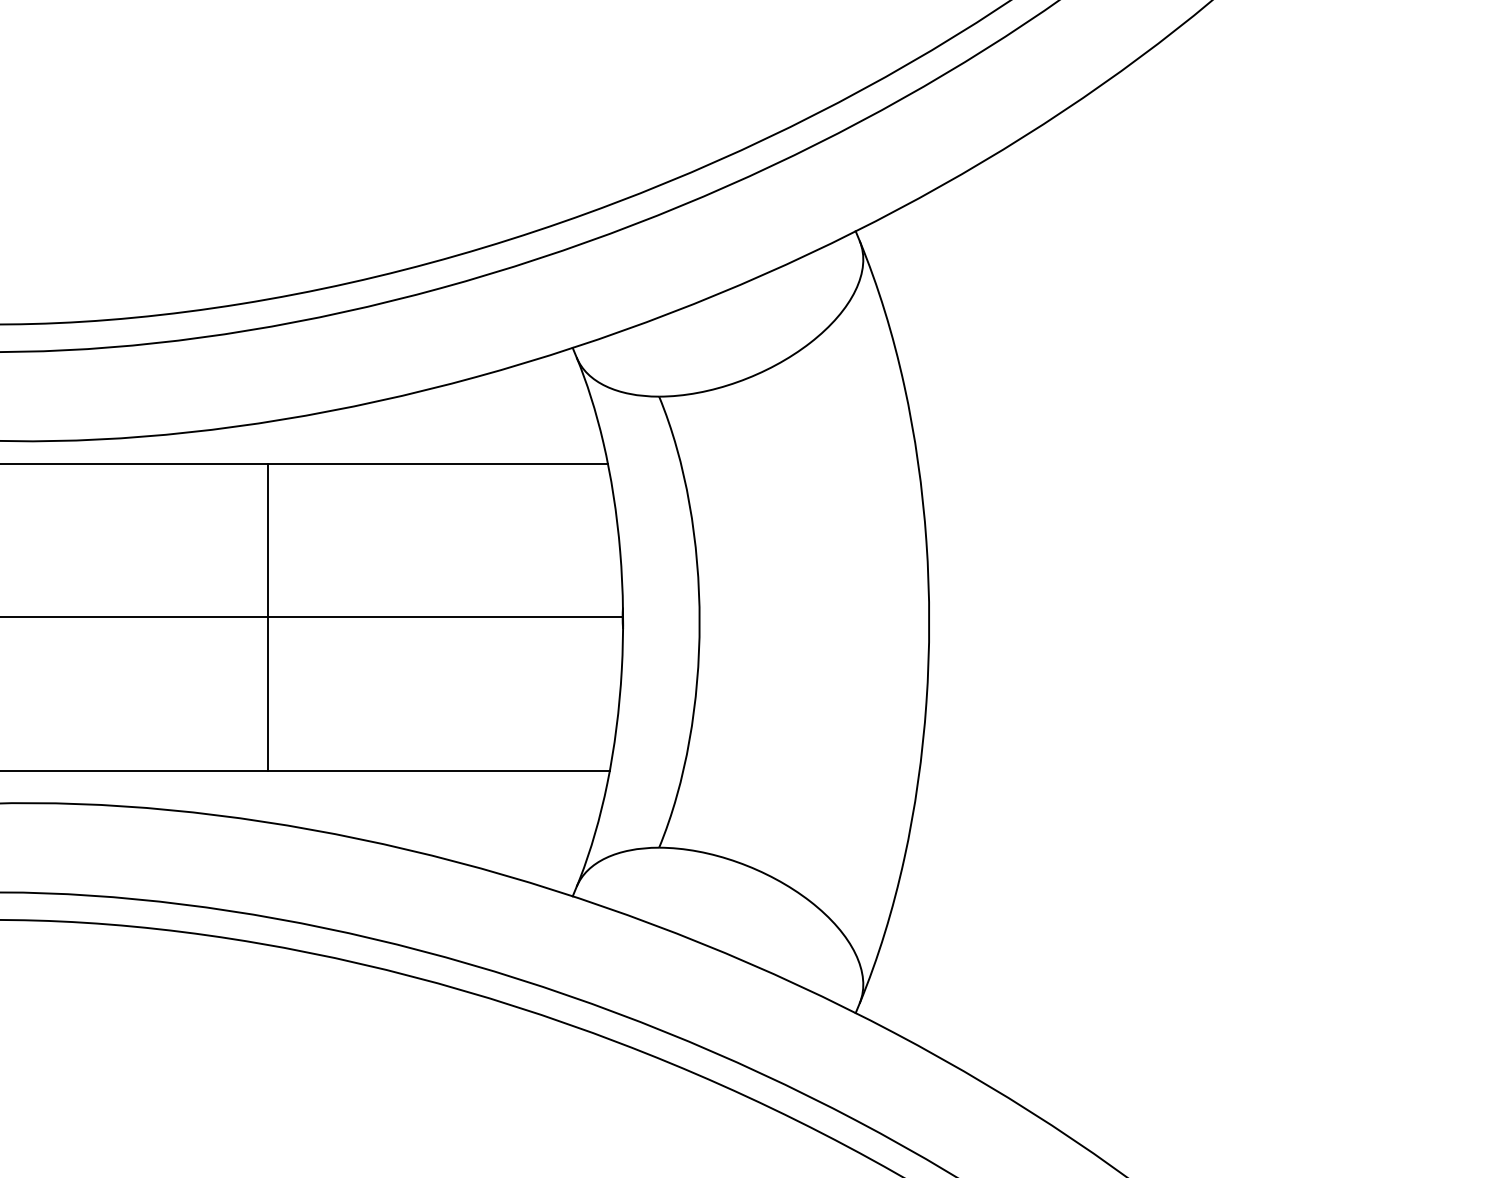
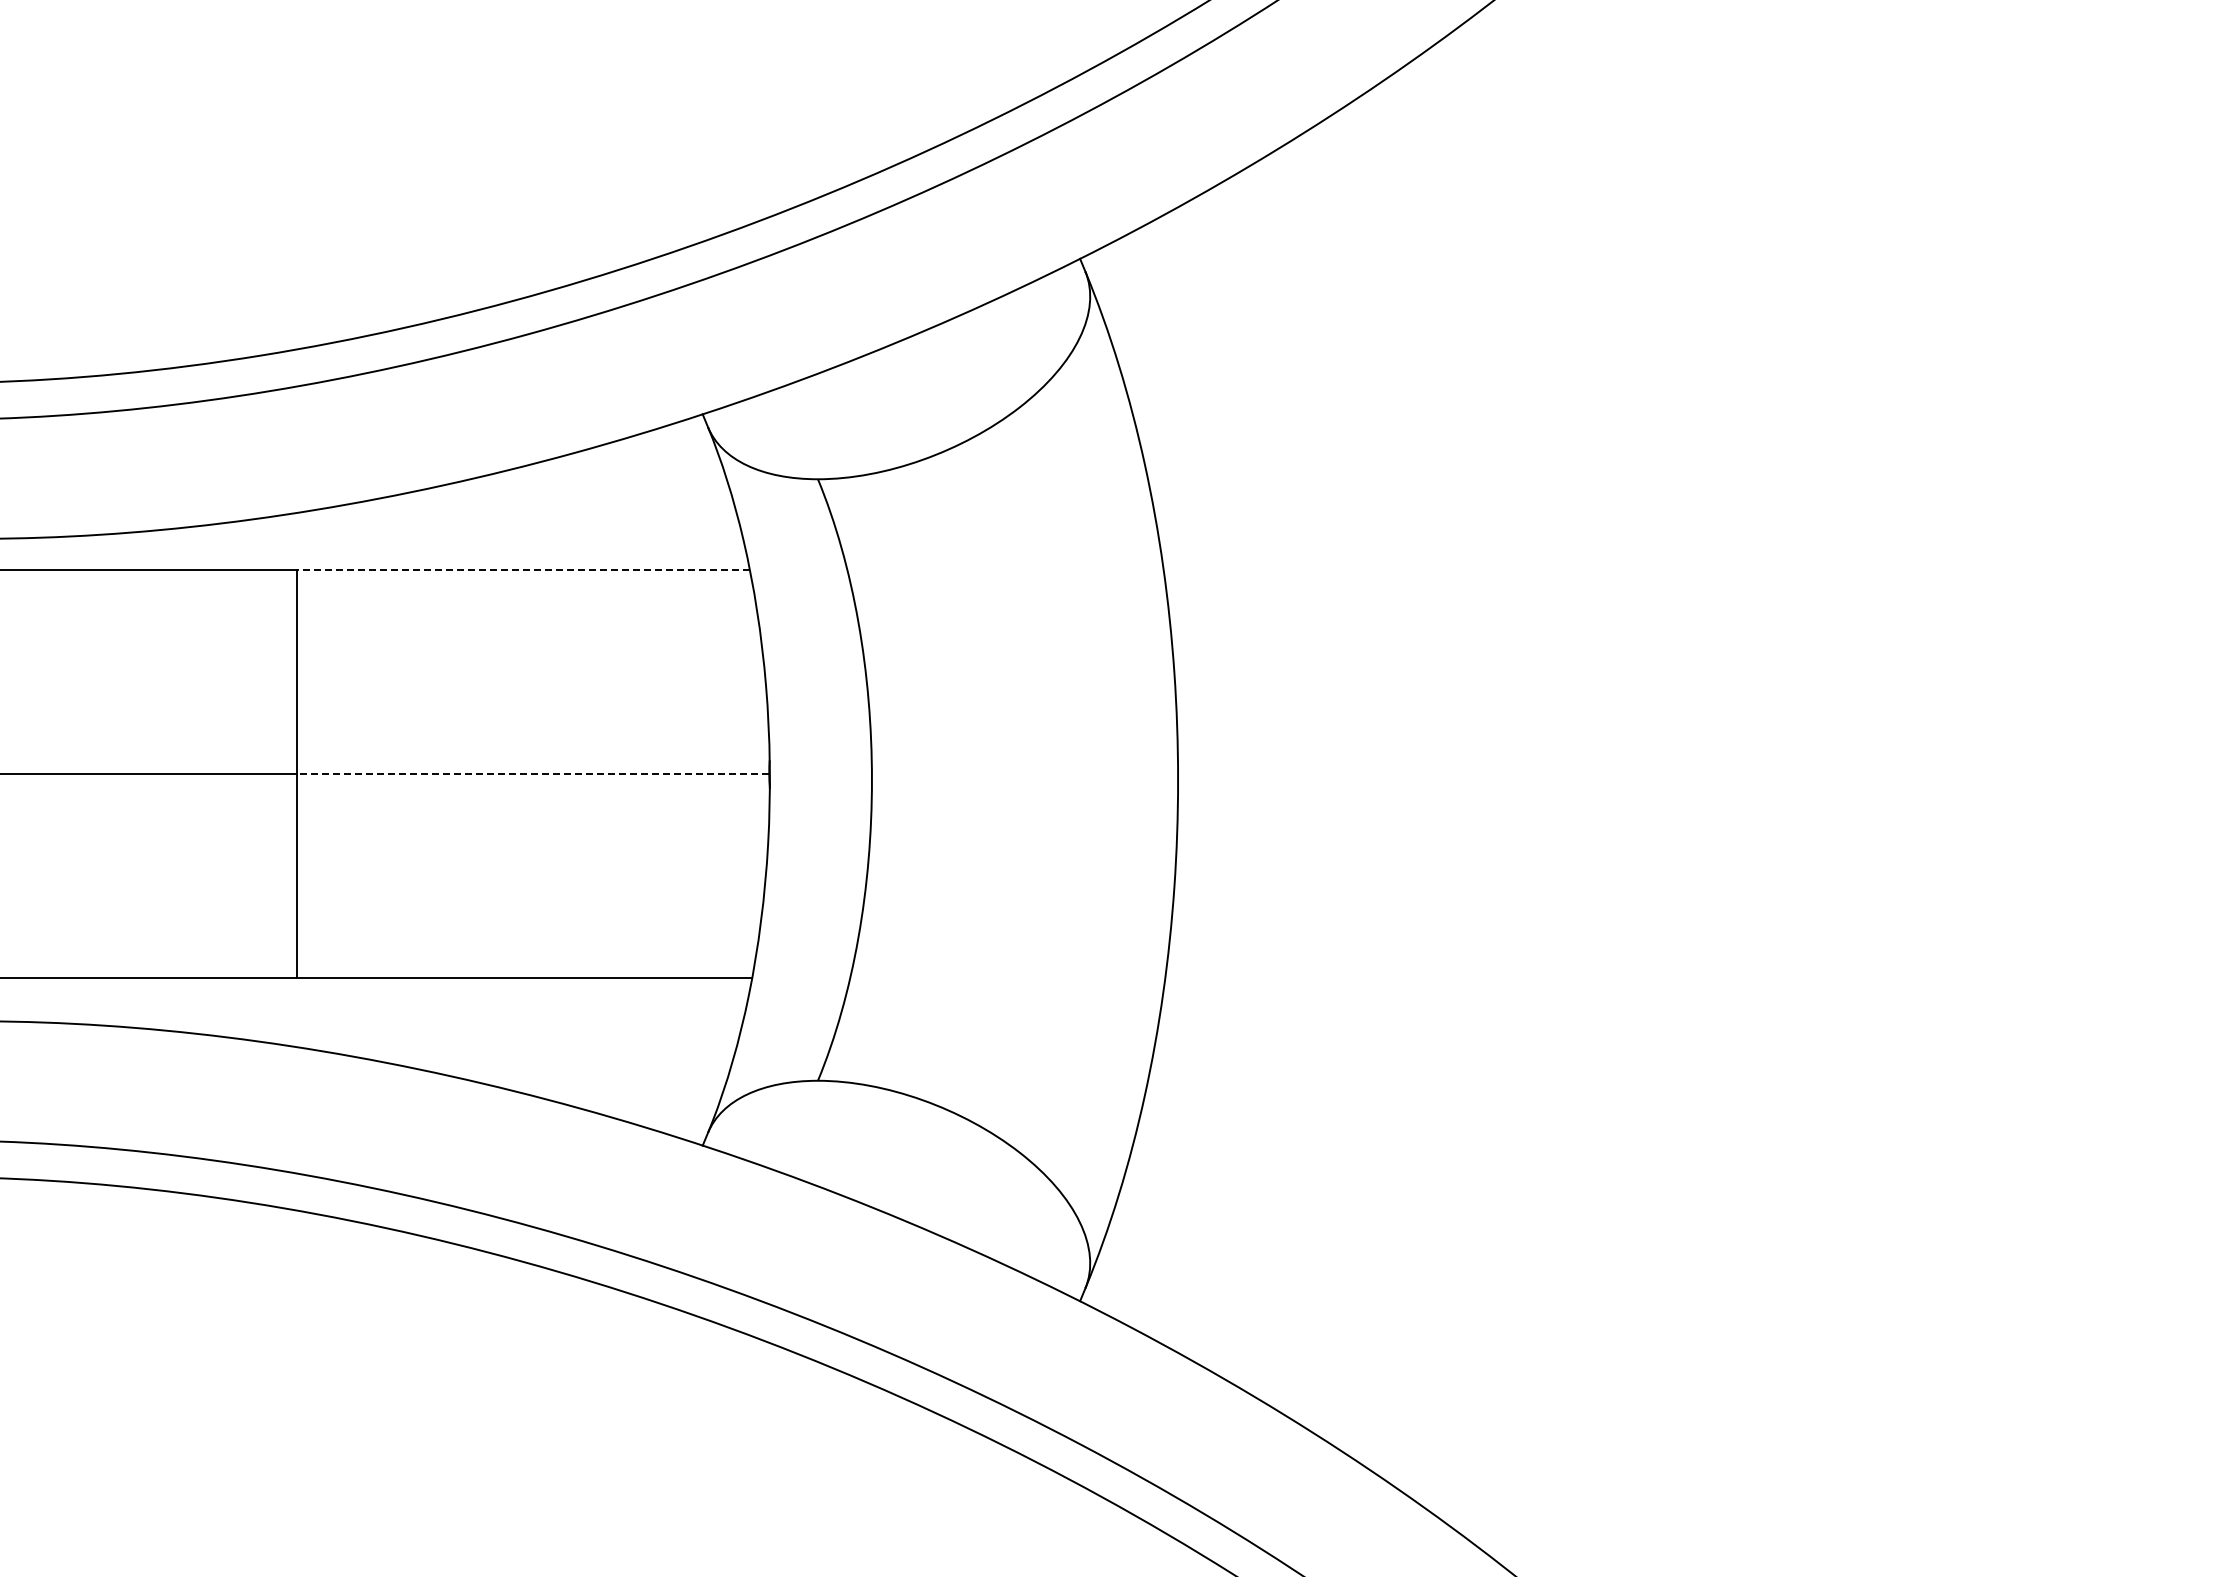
line: (438, 464) -> (523, 569), solid -> dashed
line: (445, 617) -> (532, 773), solid -> dashed

